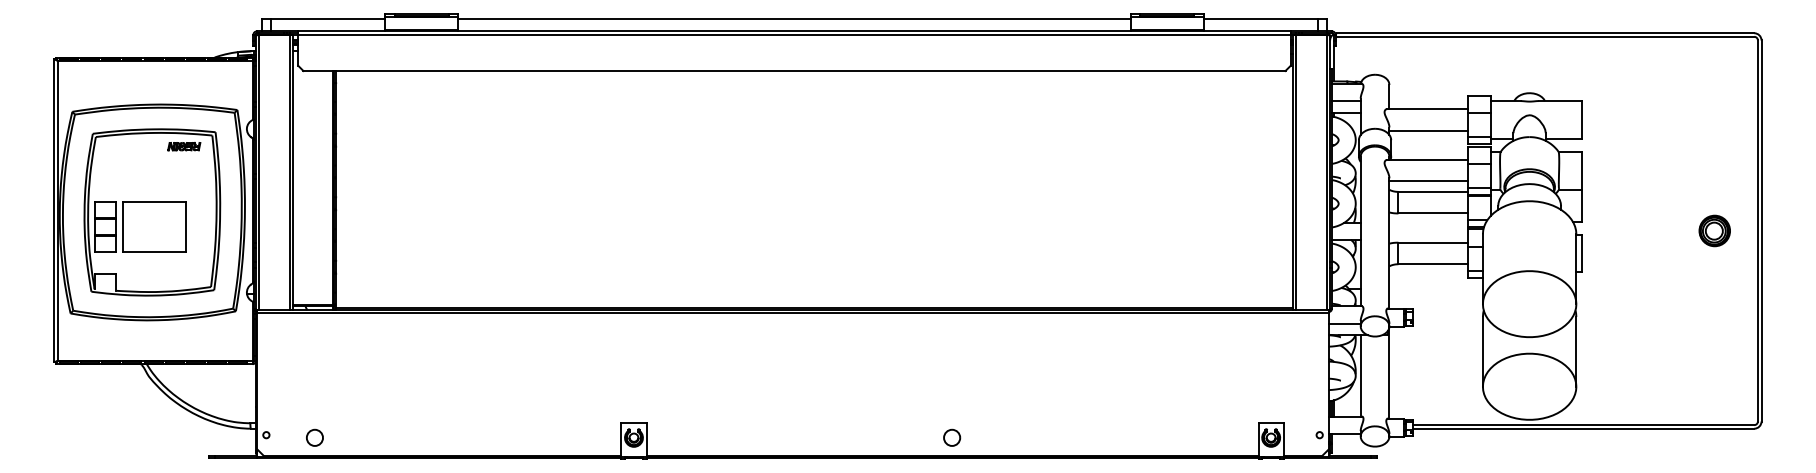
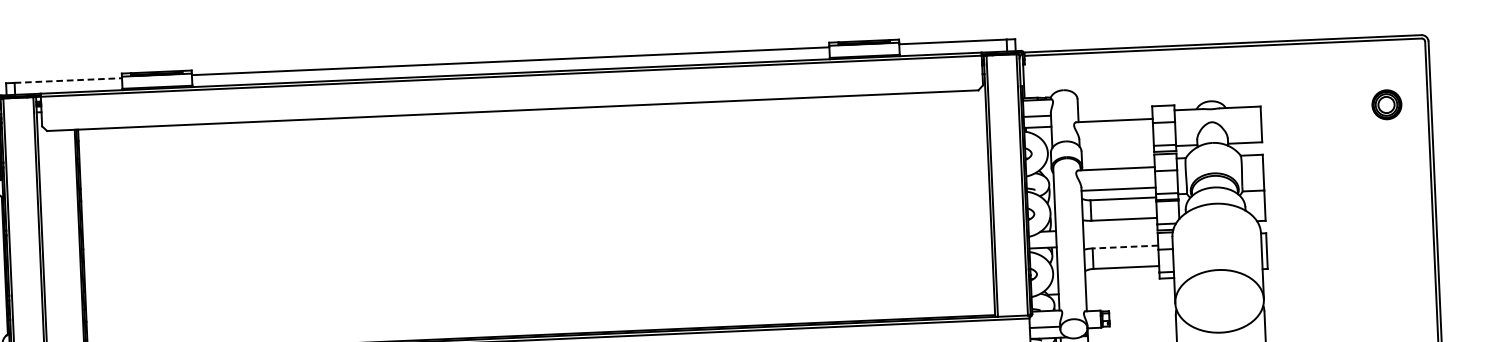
line: (328, 18) -> (68, 80), solid -> dashed
line: (1428, 130) -> (1116, 140), removed
part: (1714, 230) -> (1386, 104), moved
line: (1433, 242) -> (1125, 246), solid -> dashed

